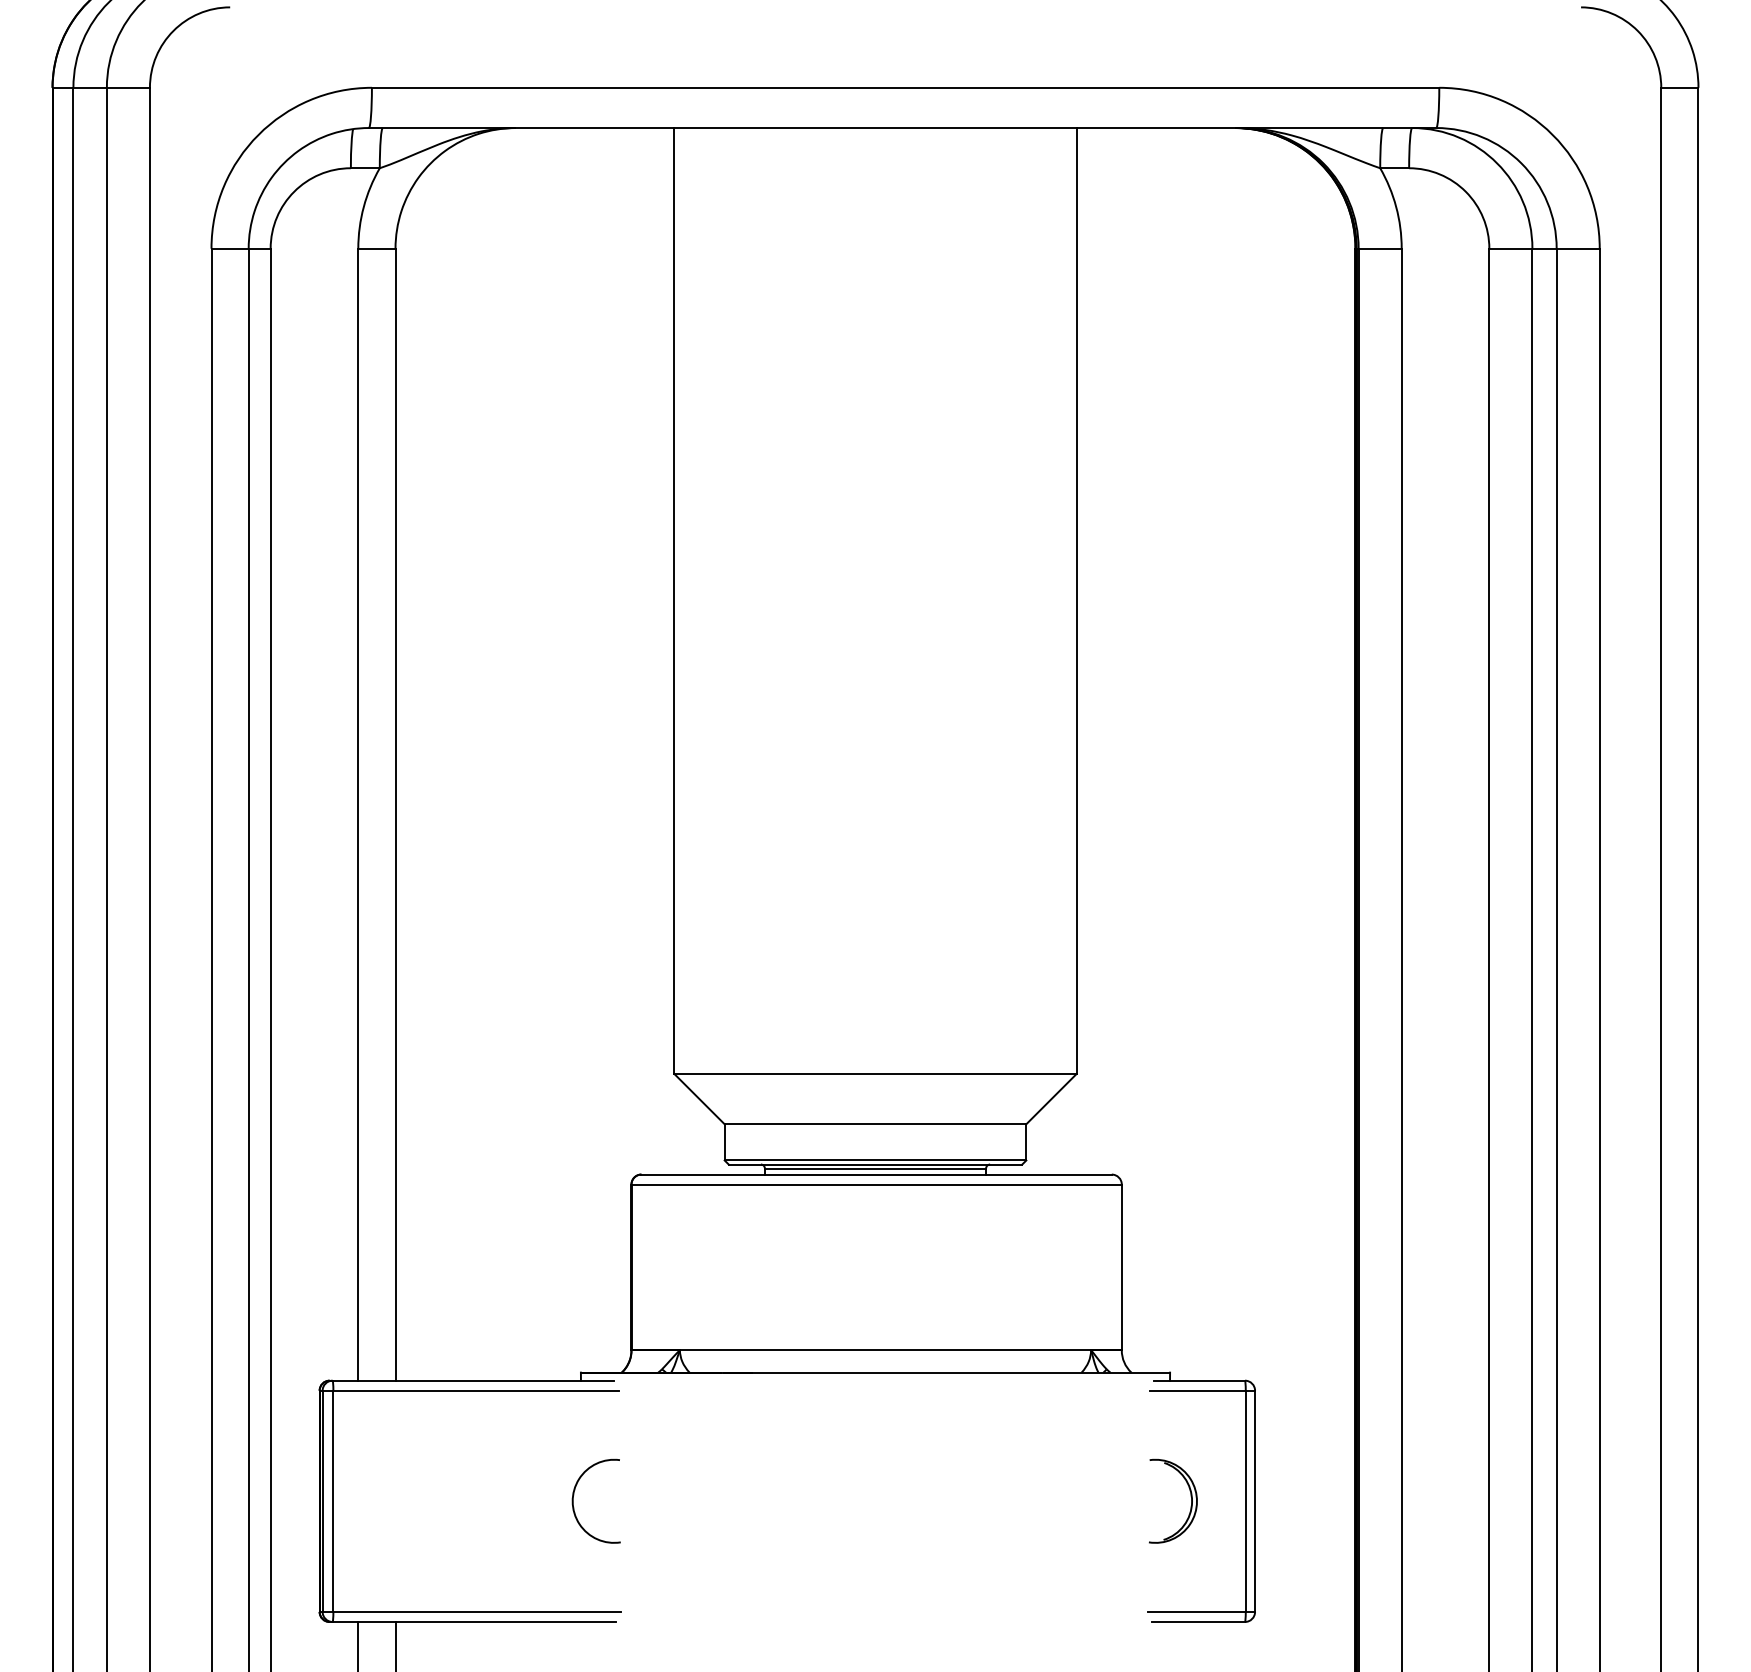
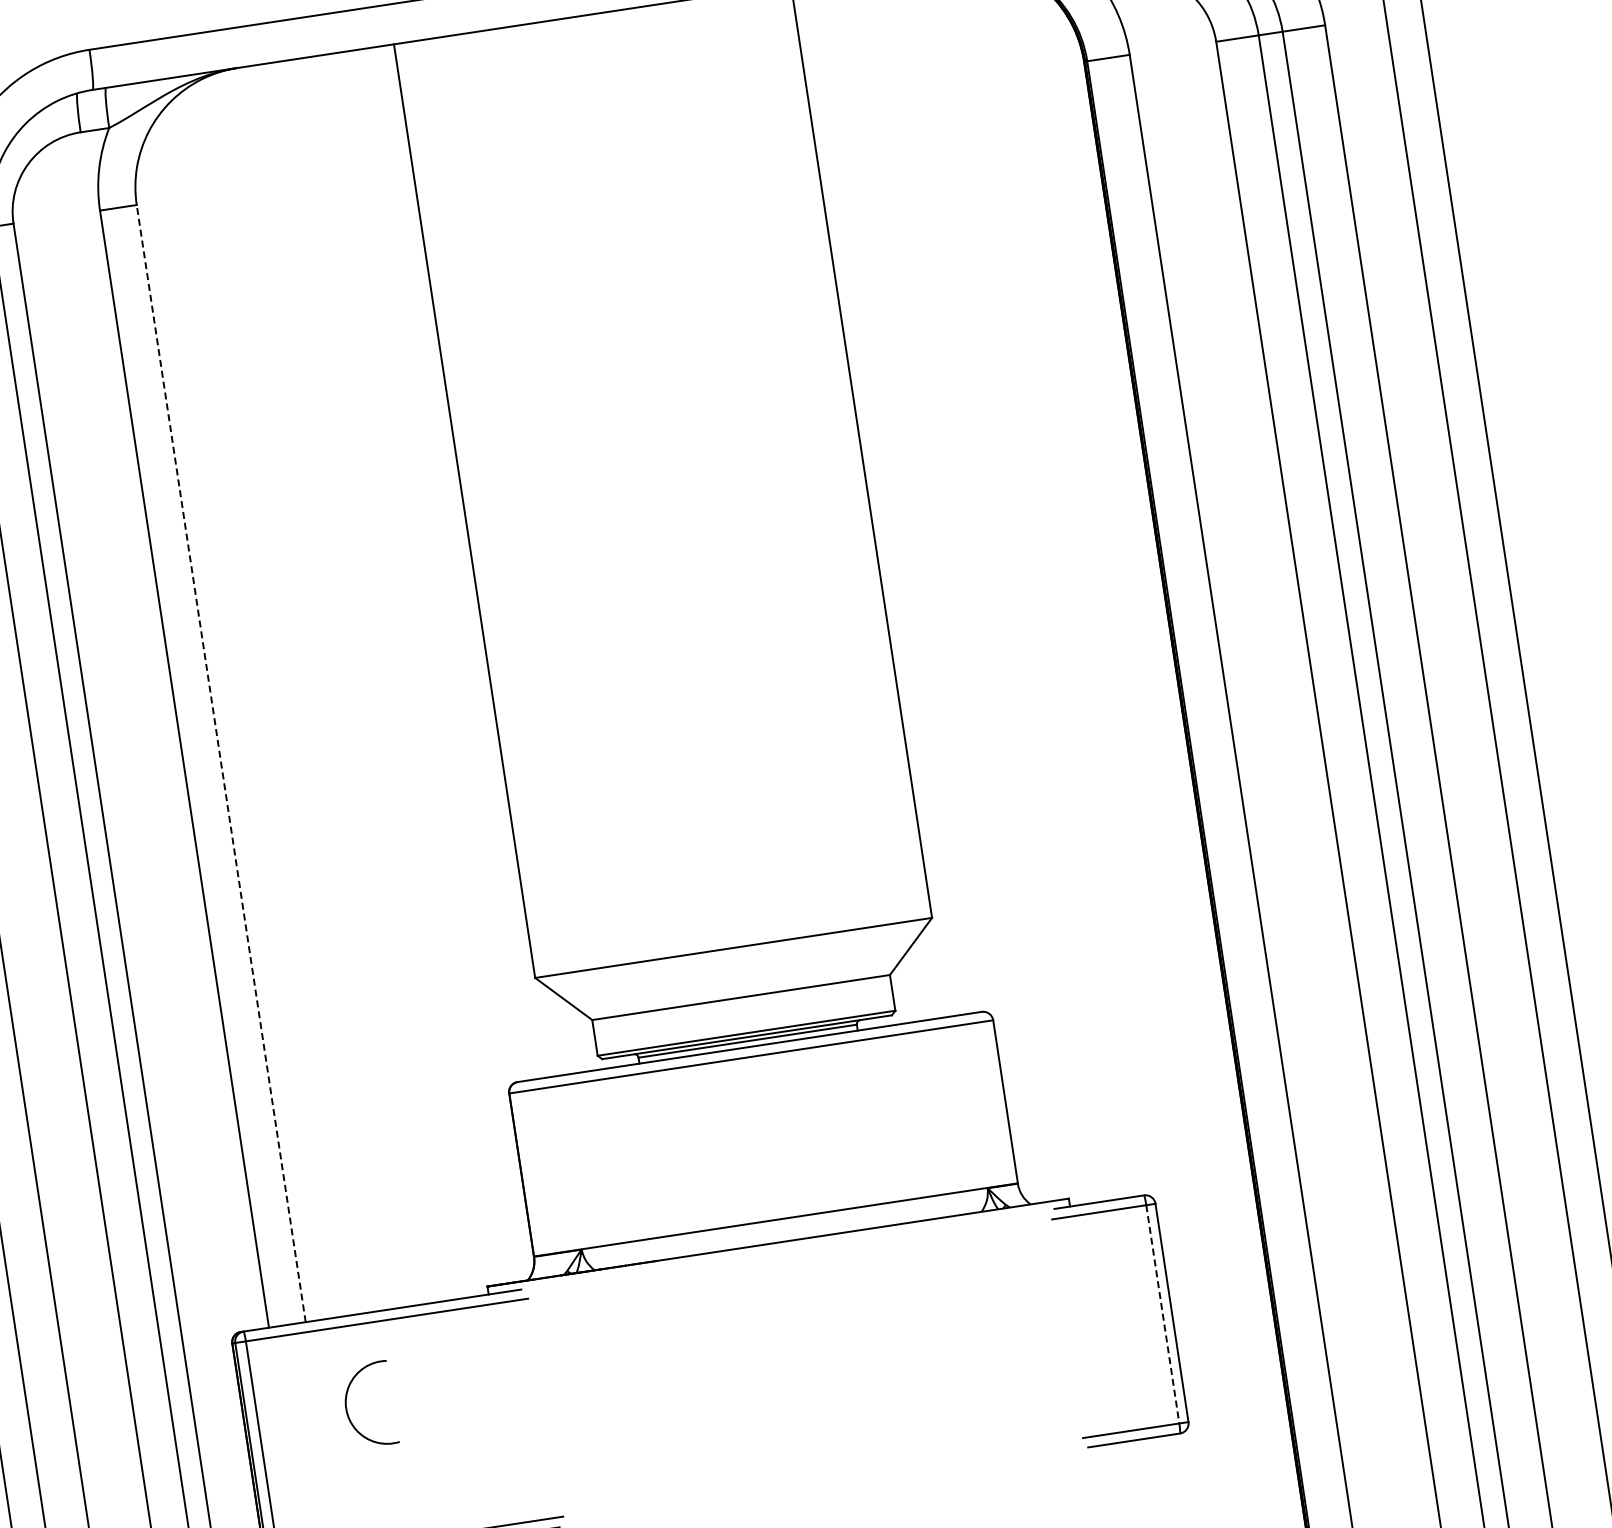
line: (395, 814) -> (221, 763), solid -> dashed
curve: (574, 1495) -> (347, 1402), moved
part: (1190, 1496) -> (1107, 1317), removed
line: (1245, 1501) -> (1162, 1314), solid -> dashed

